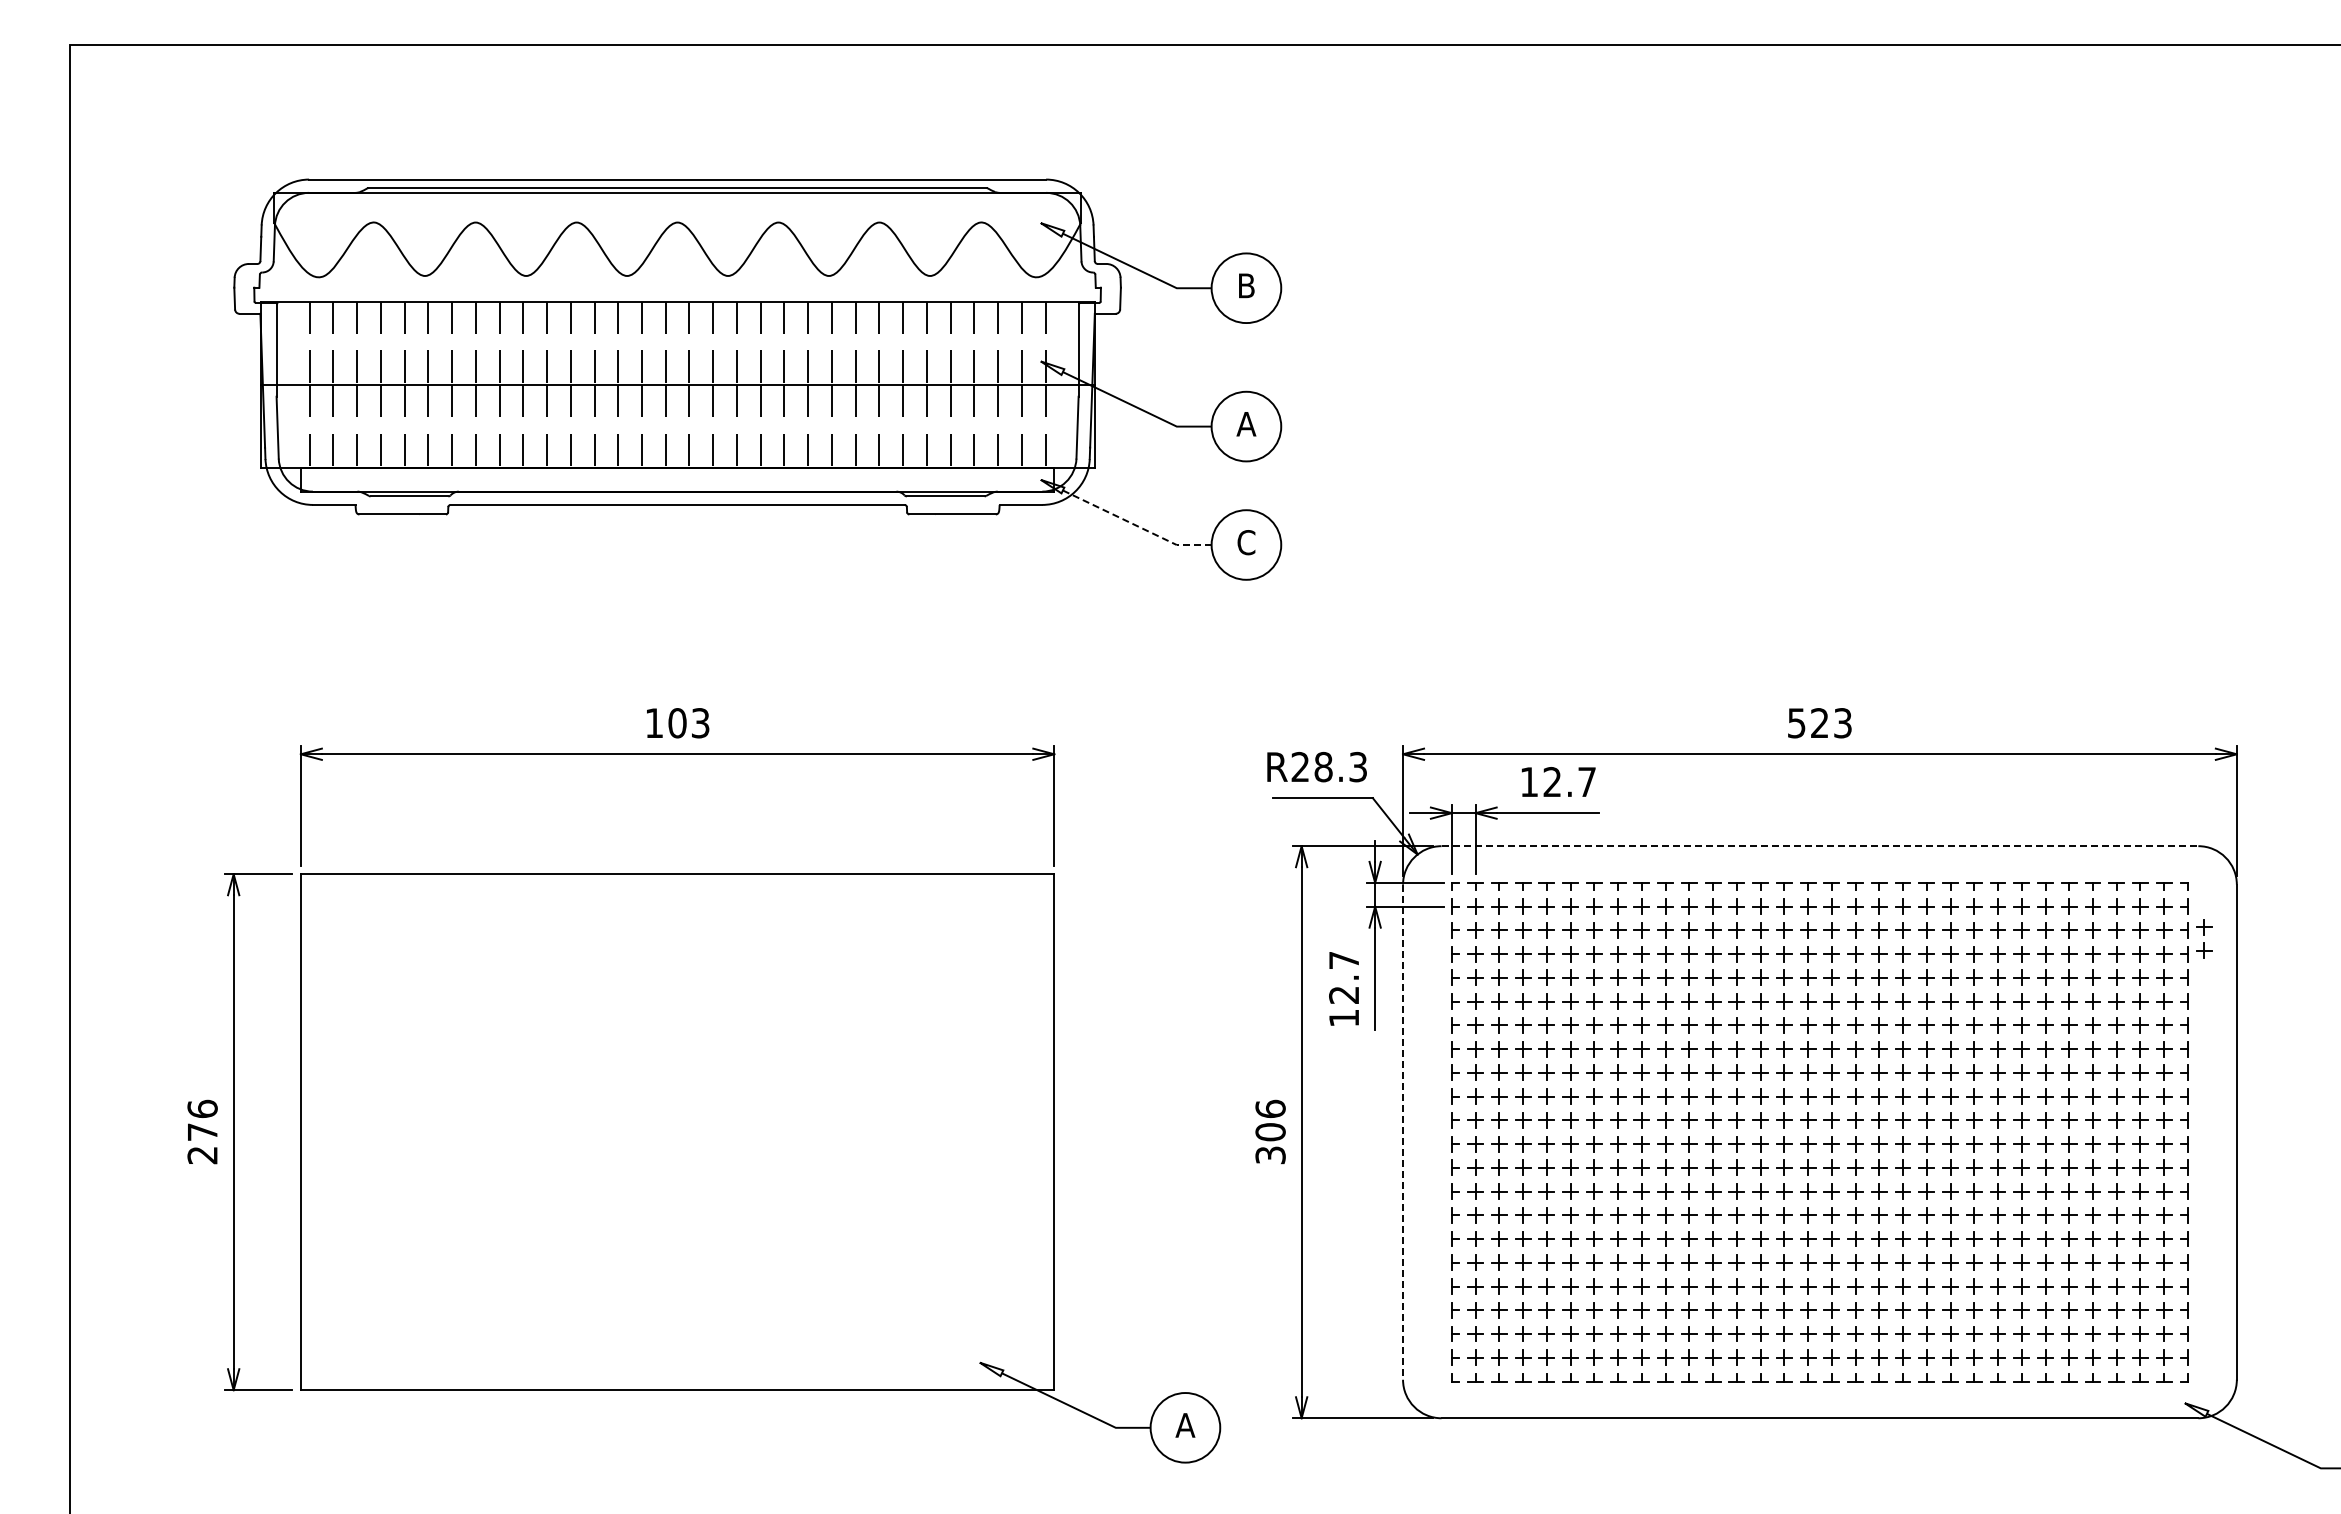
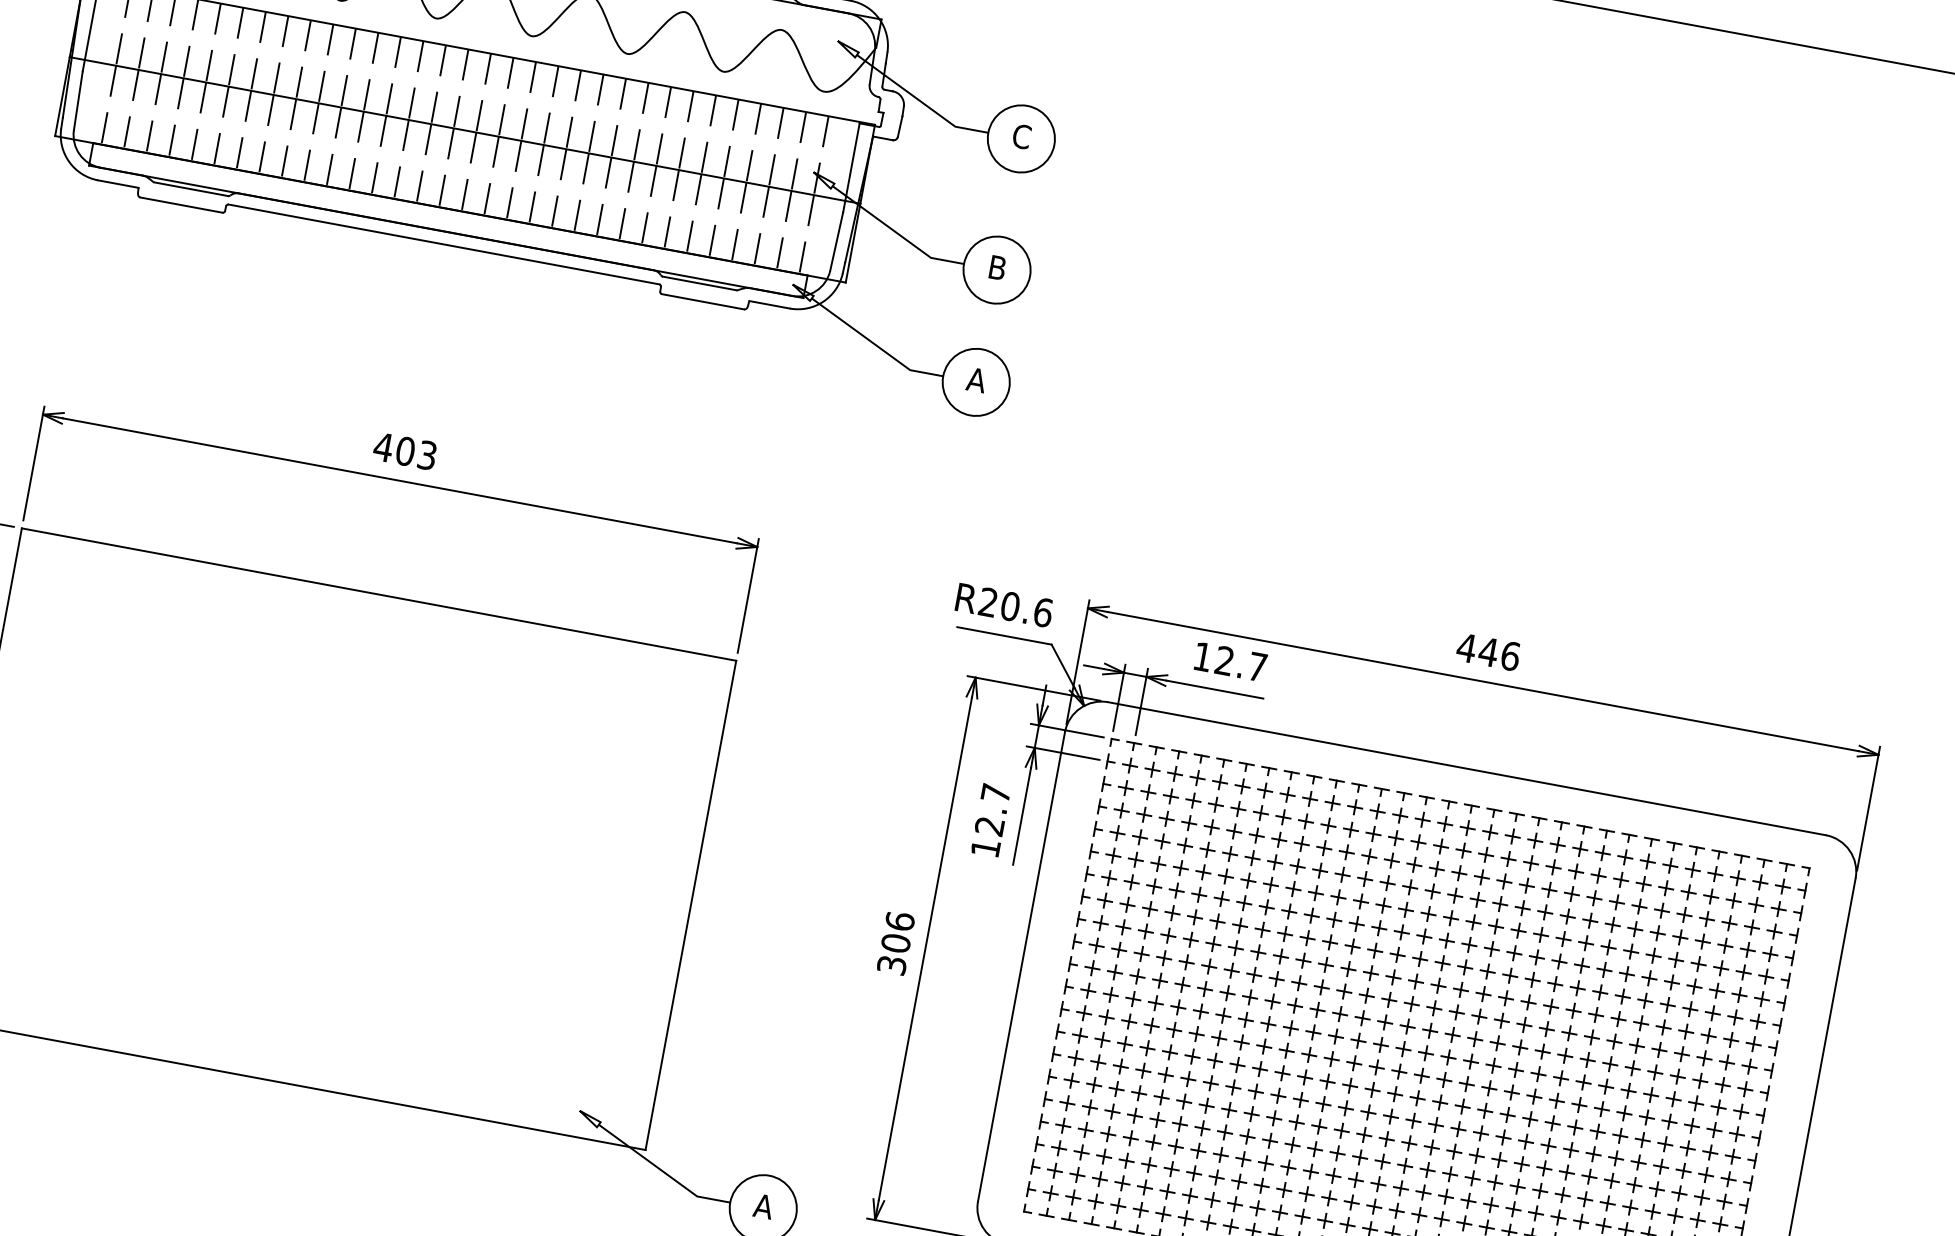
text: (1246, 285) -> (1021, 136), B -> C
text: (1246, 424) -> (997, 268), A -> B
line: (1135, 525) -> (874, 344), dashed -> solid
text: (1246, 542) -> (976, 380), C -> A
text: (653, 722) -> (382, 446), 103 -> 403
text: (1819, 723) -> (1488, 652), 523 -> 446
text: (1340, 766) -> (1026, 608), R28.3 -> R20.6
line: (1820, 846) -> (1467, 769), dashed -> solid
part: (2204, 938) -> (1815, 923), removed
line: (1403, 1132) -> (1021, 967), dashed -> solid

